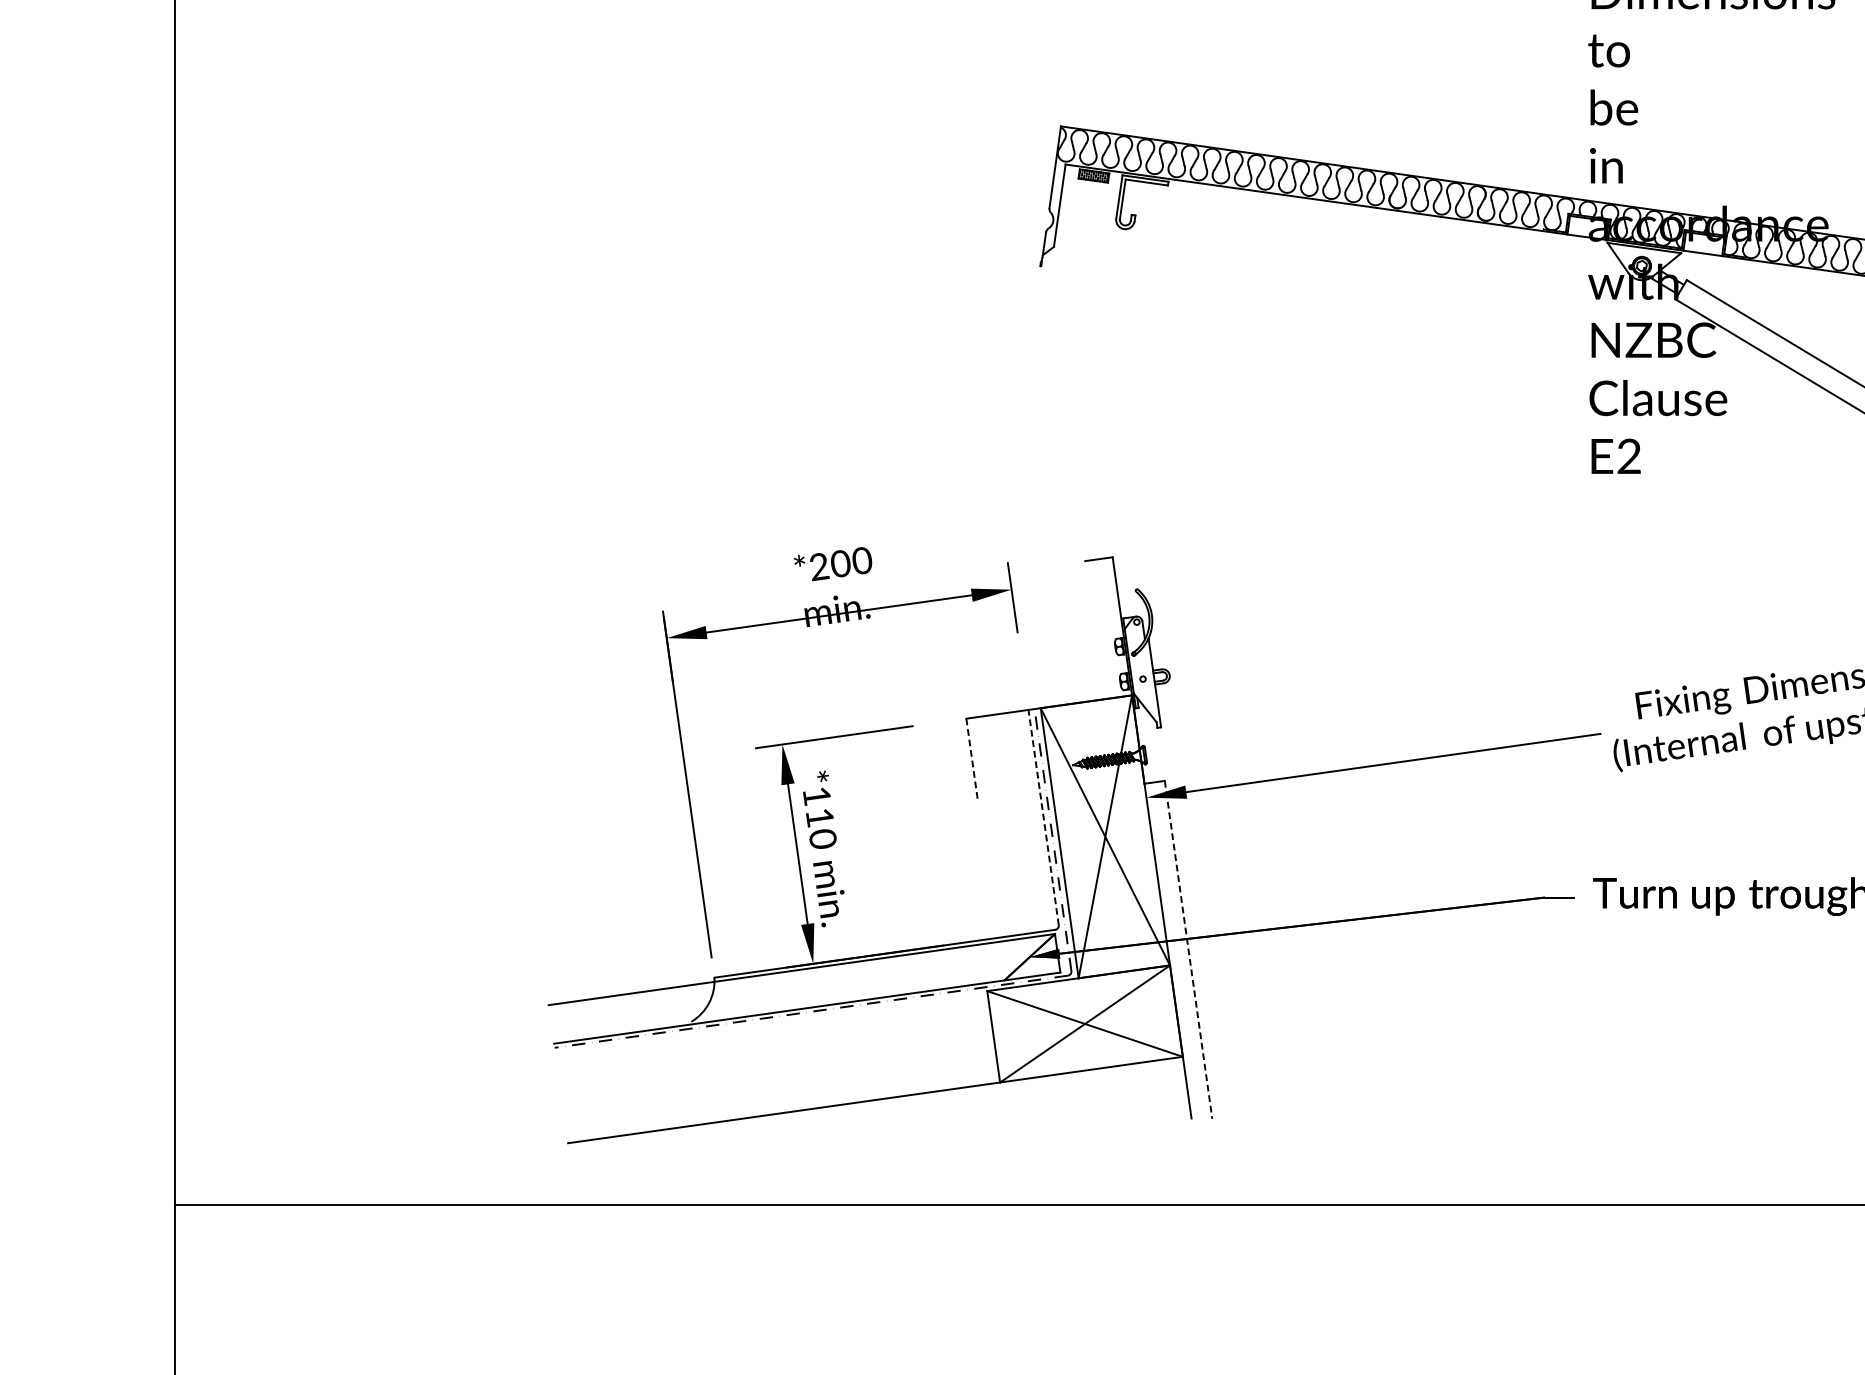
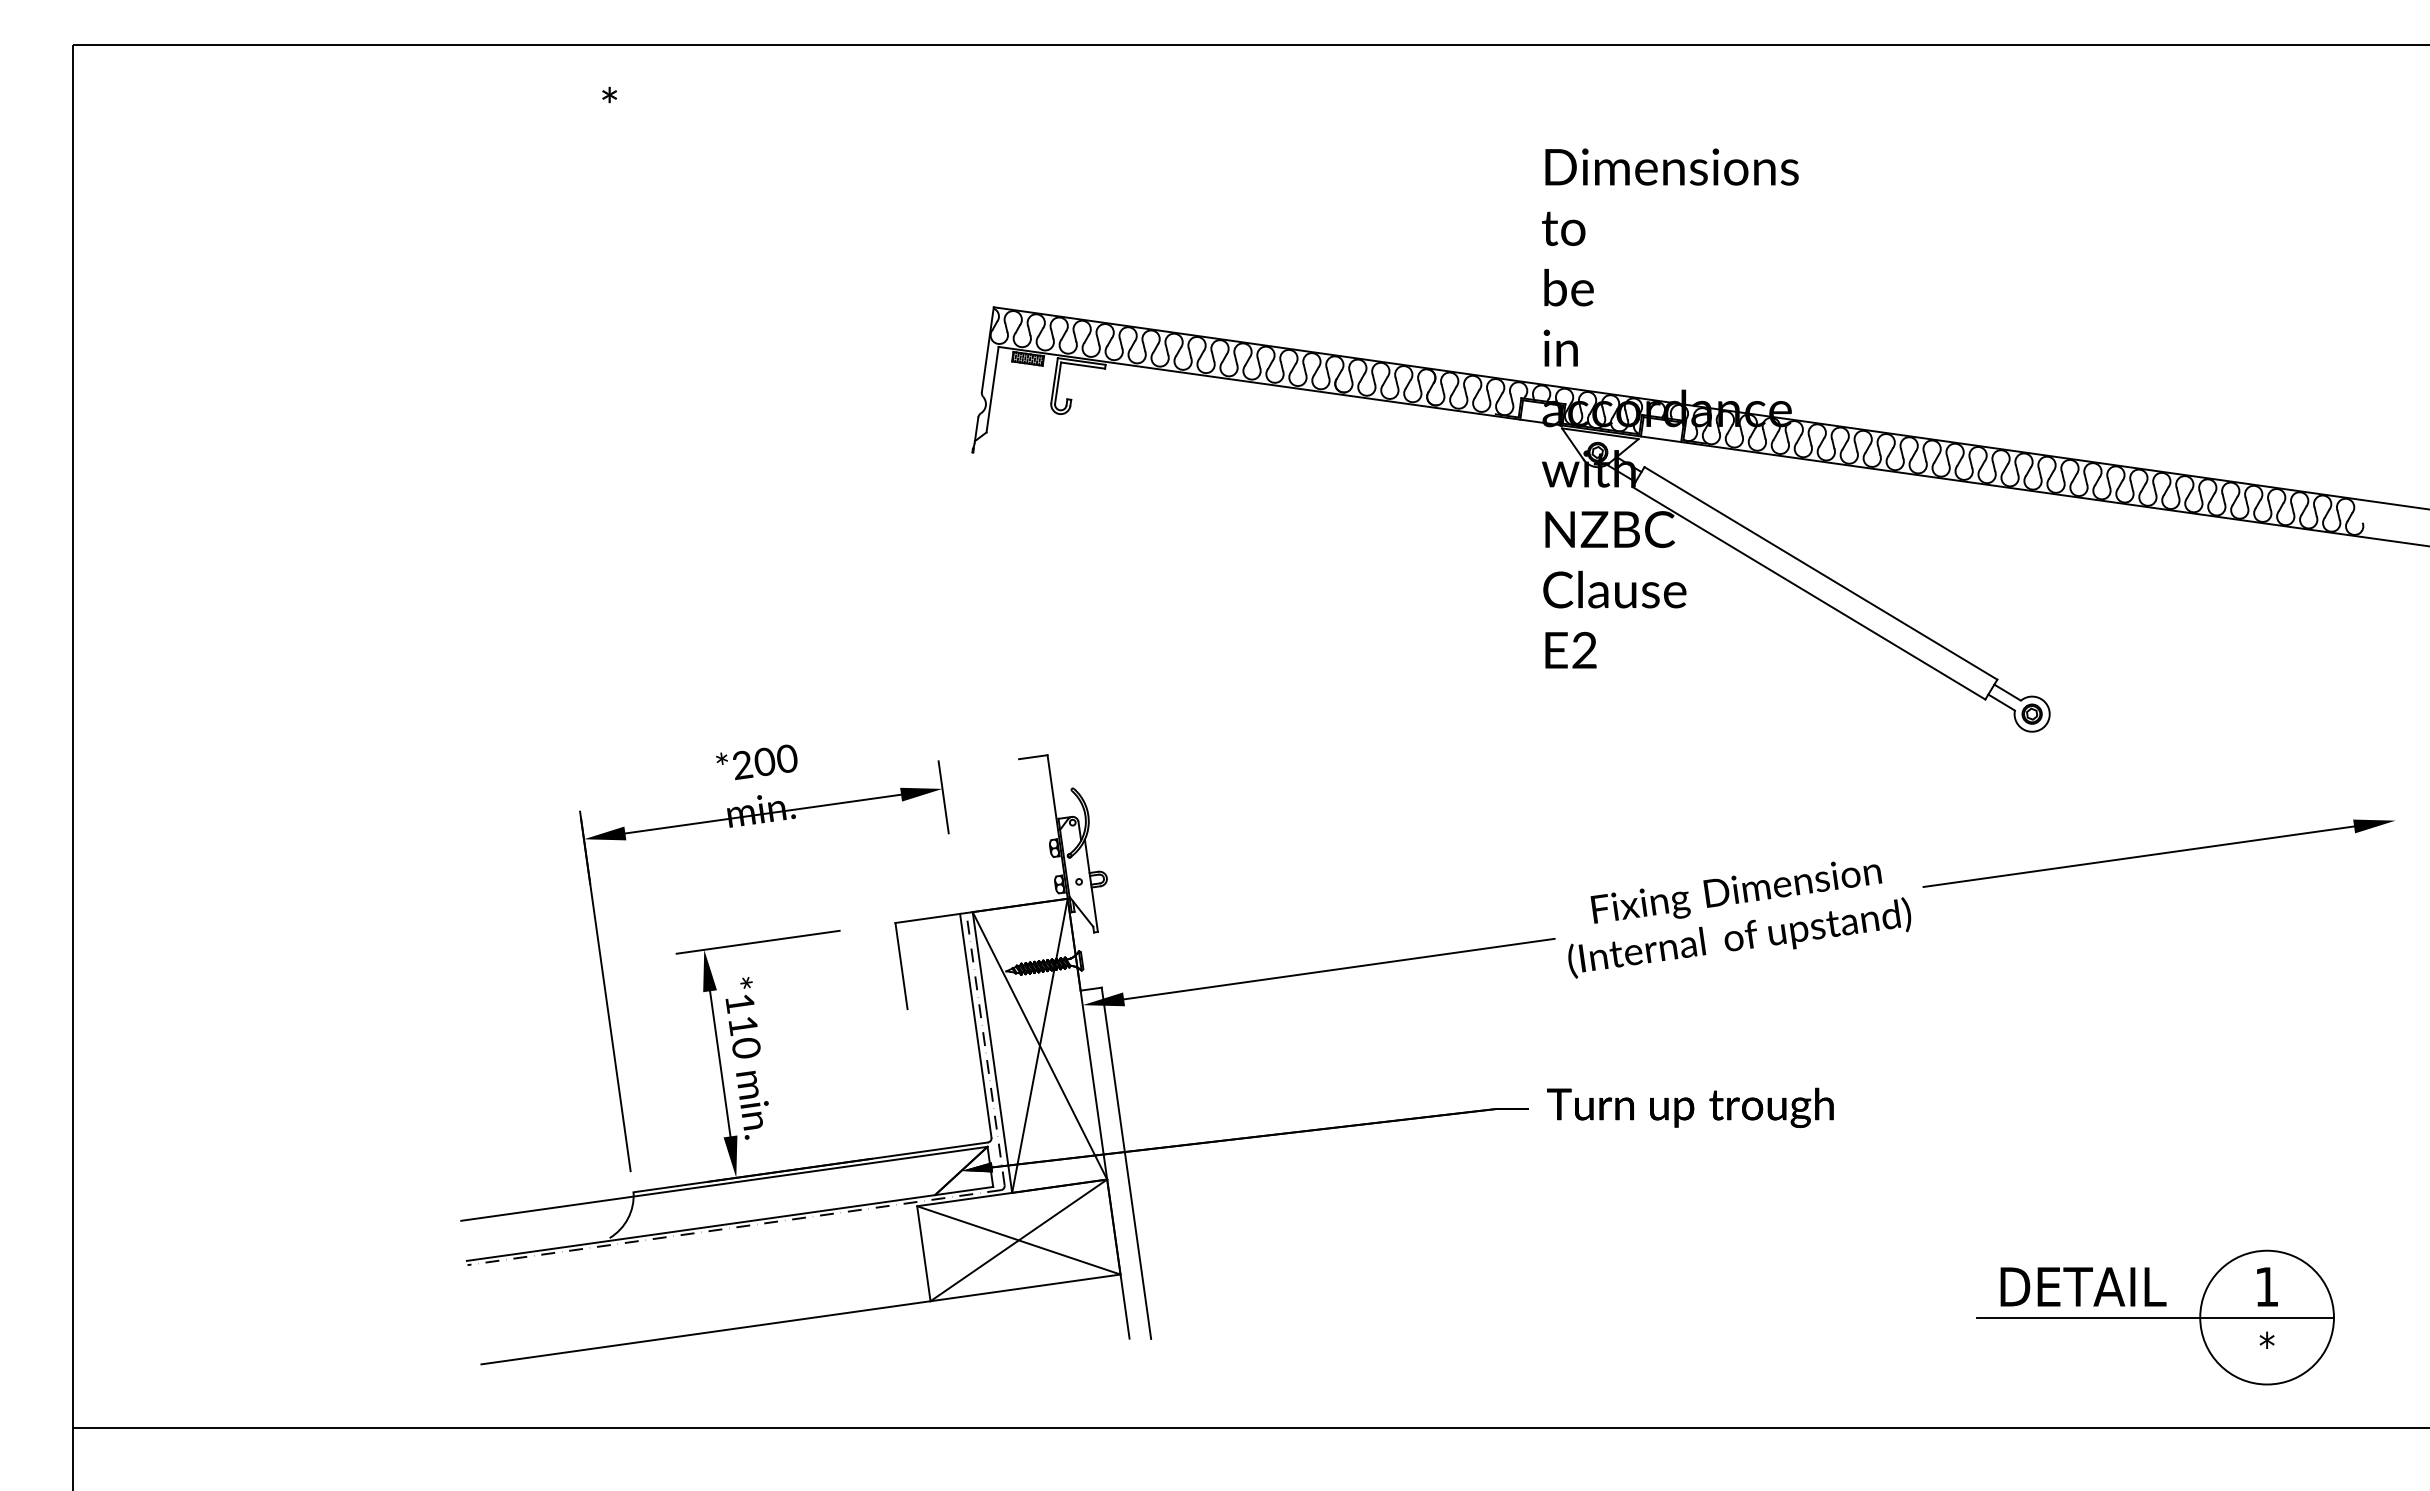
line: (972, 760) -> (901, 966), dashed -> solid
line: (1043, 817) -> (975, 1025), dashed -> solid
line: (1188, 950) -> (1126, 1163), dashed -> solid

